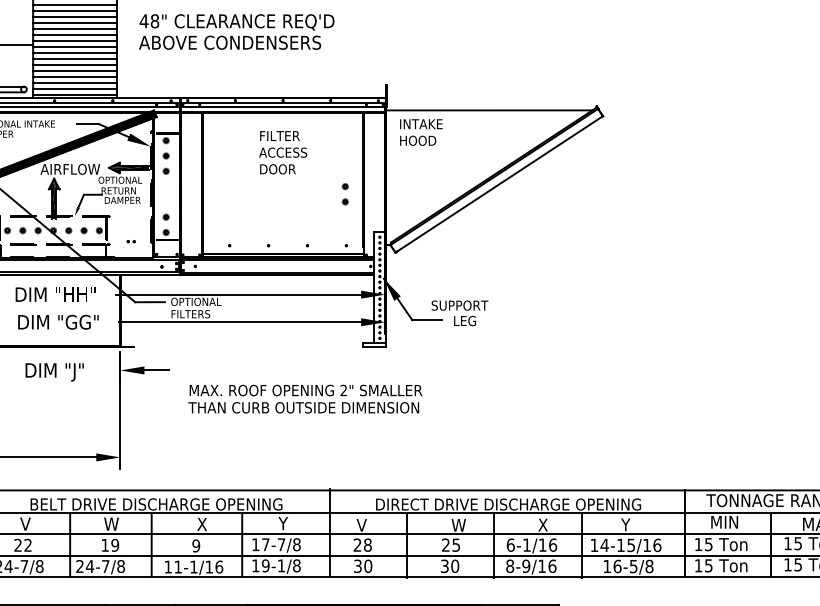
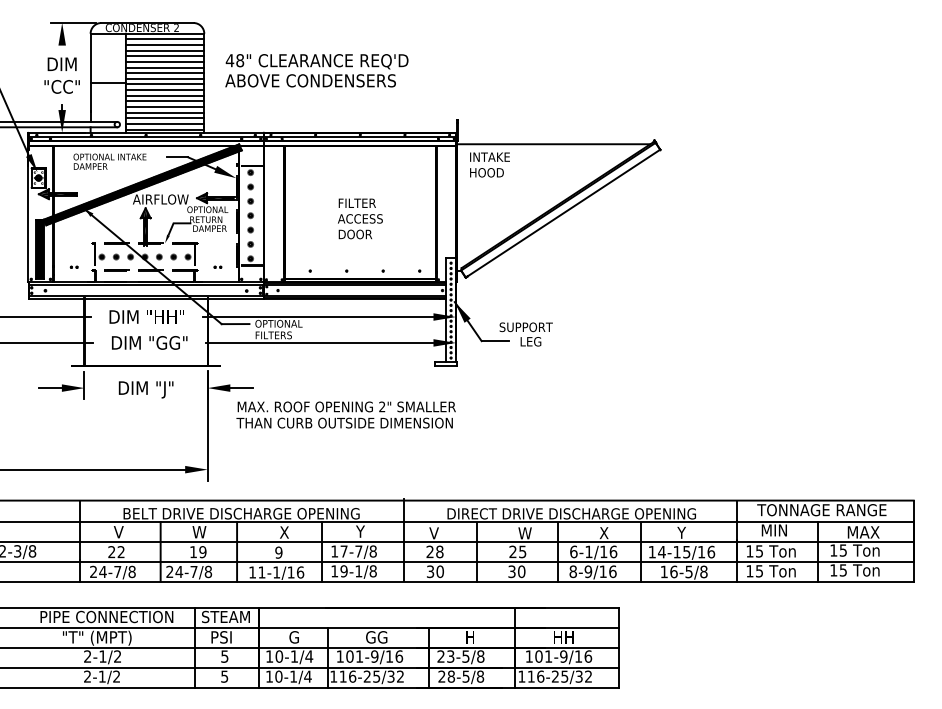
text: (283, 152) -> (360, 218), moved
part: (345, 193) -> (250, 222), moved
text: (304, 398) -> (345, 414), moved

